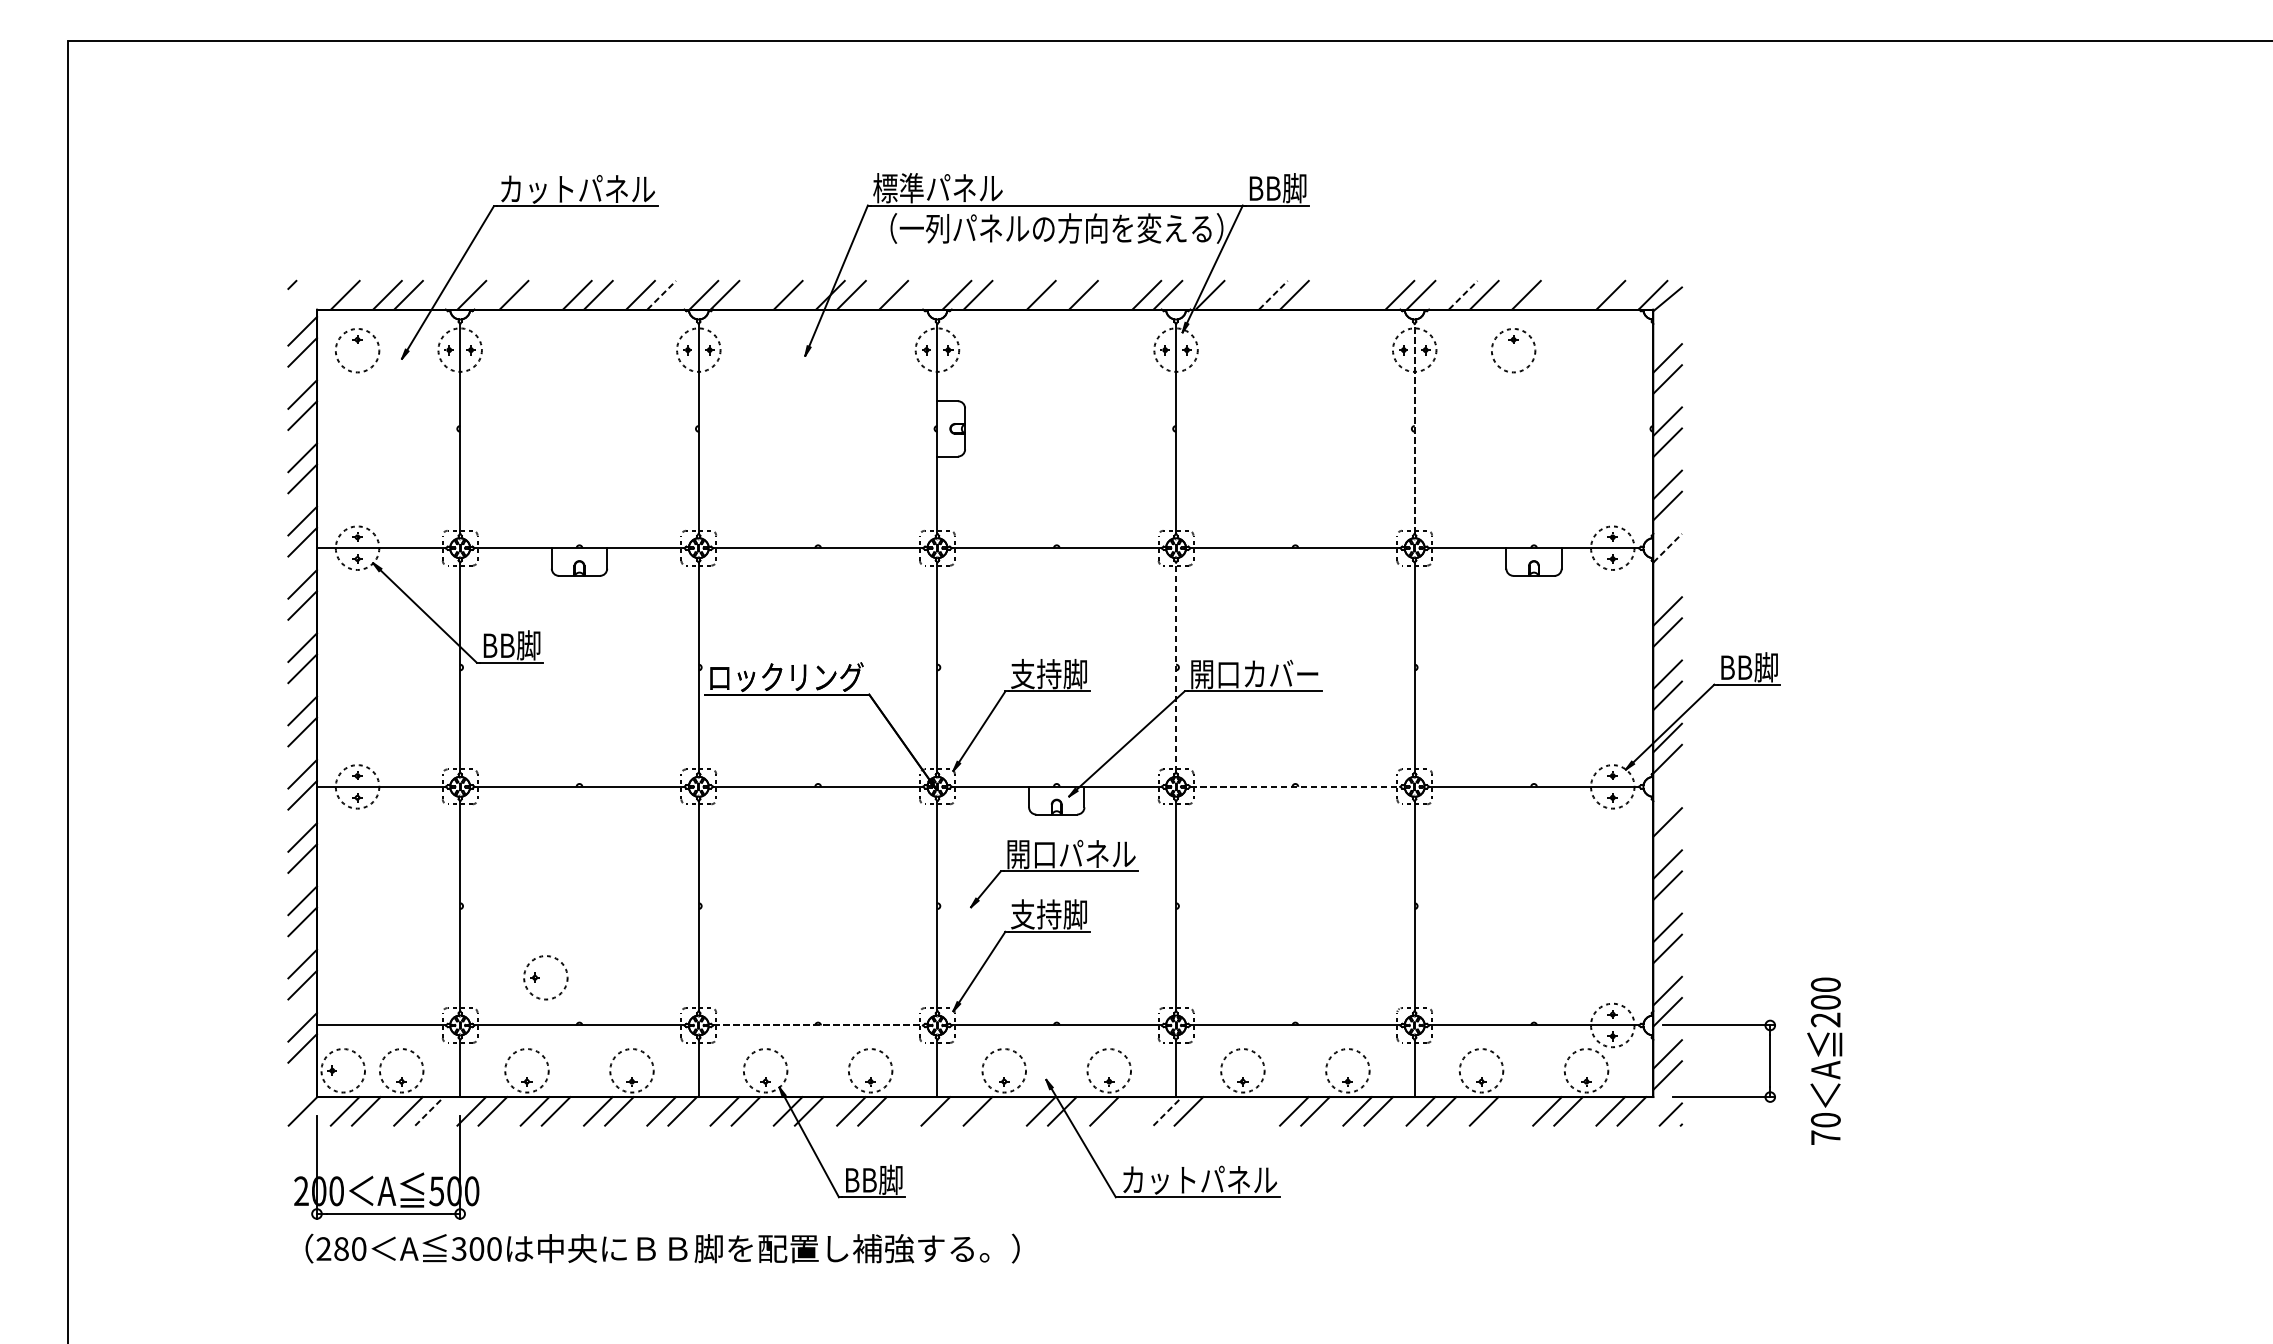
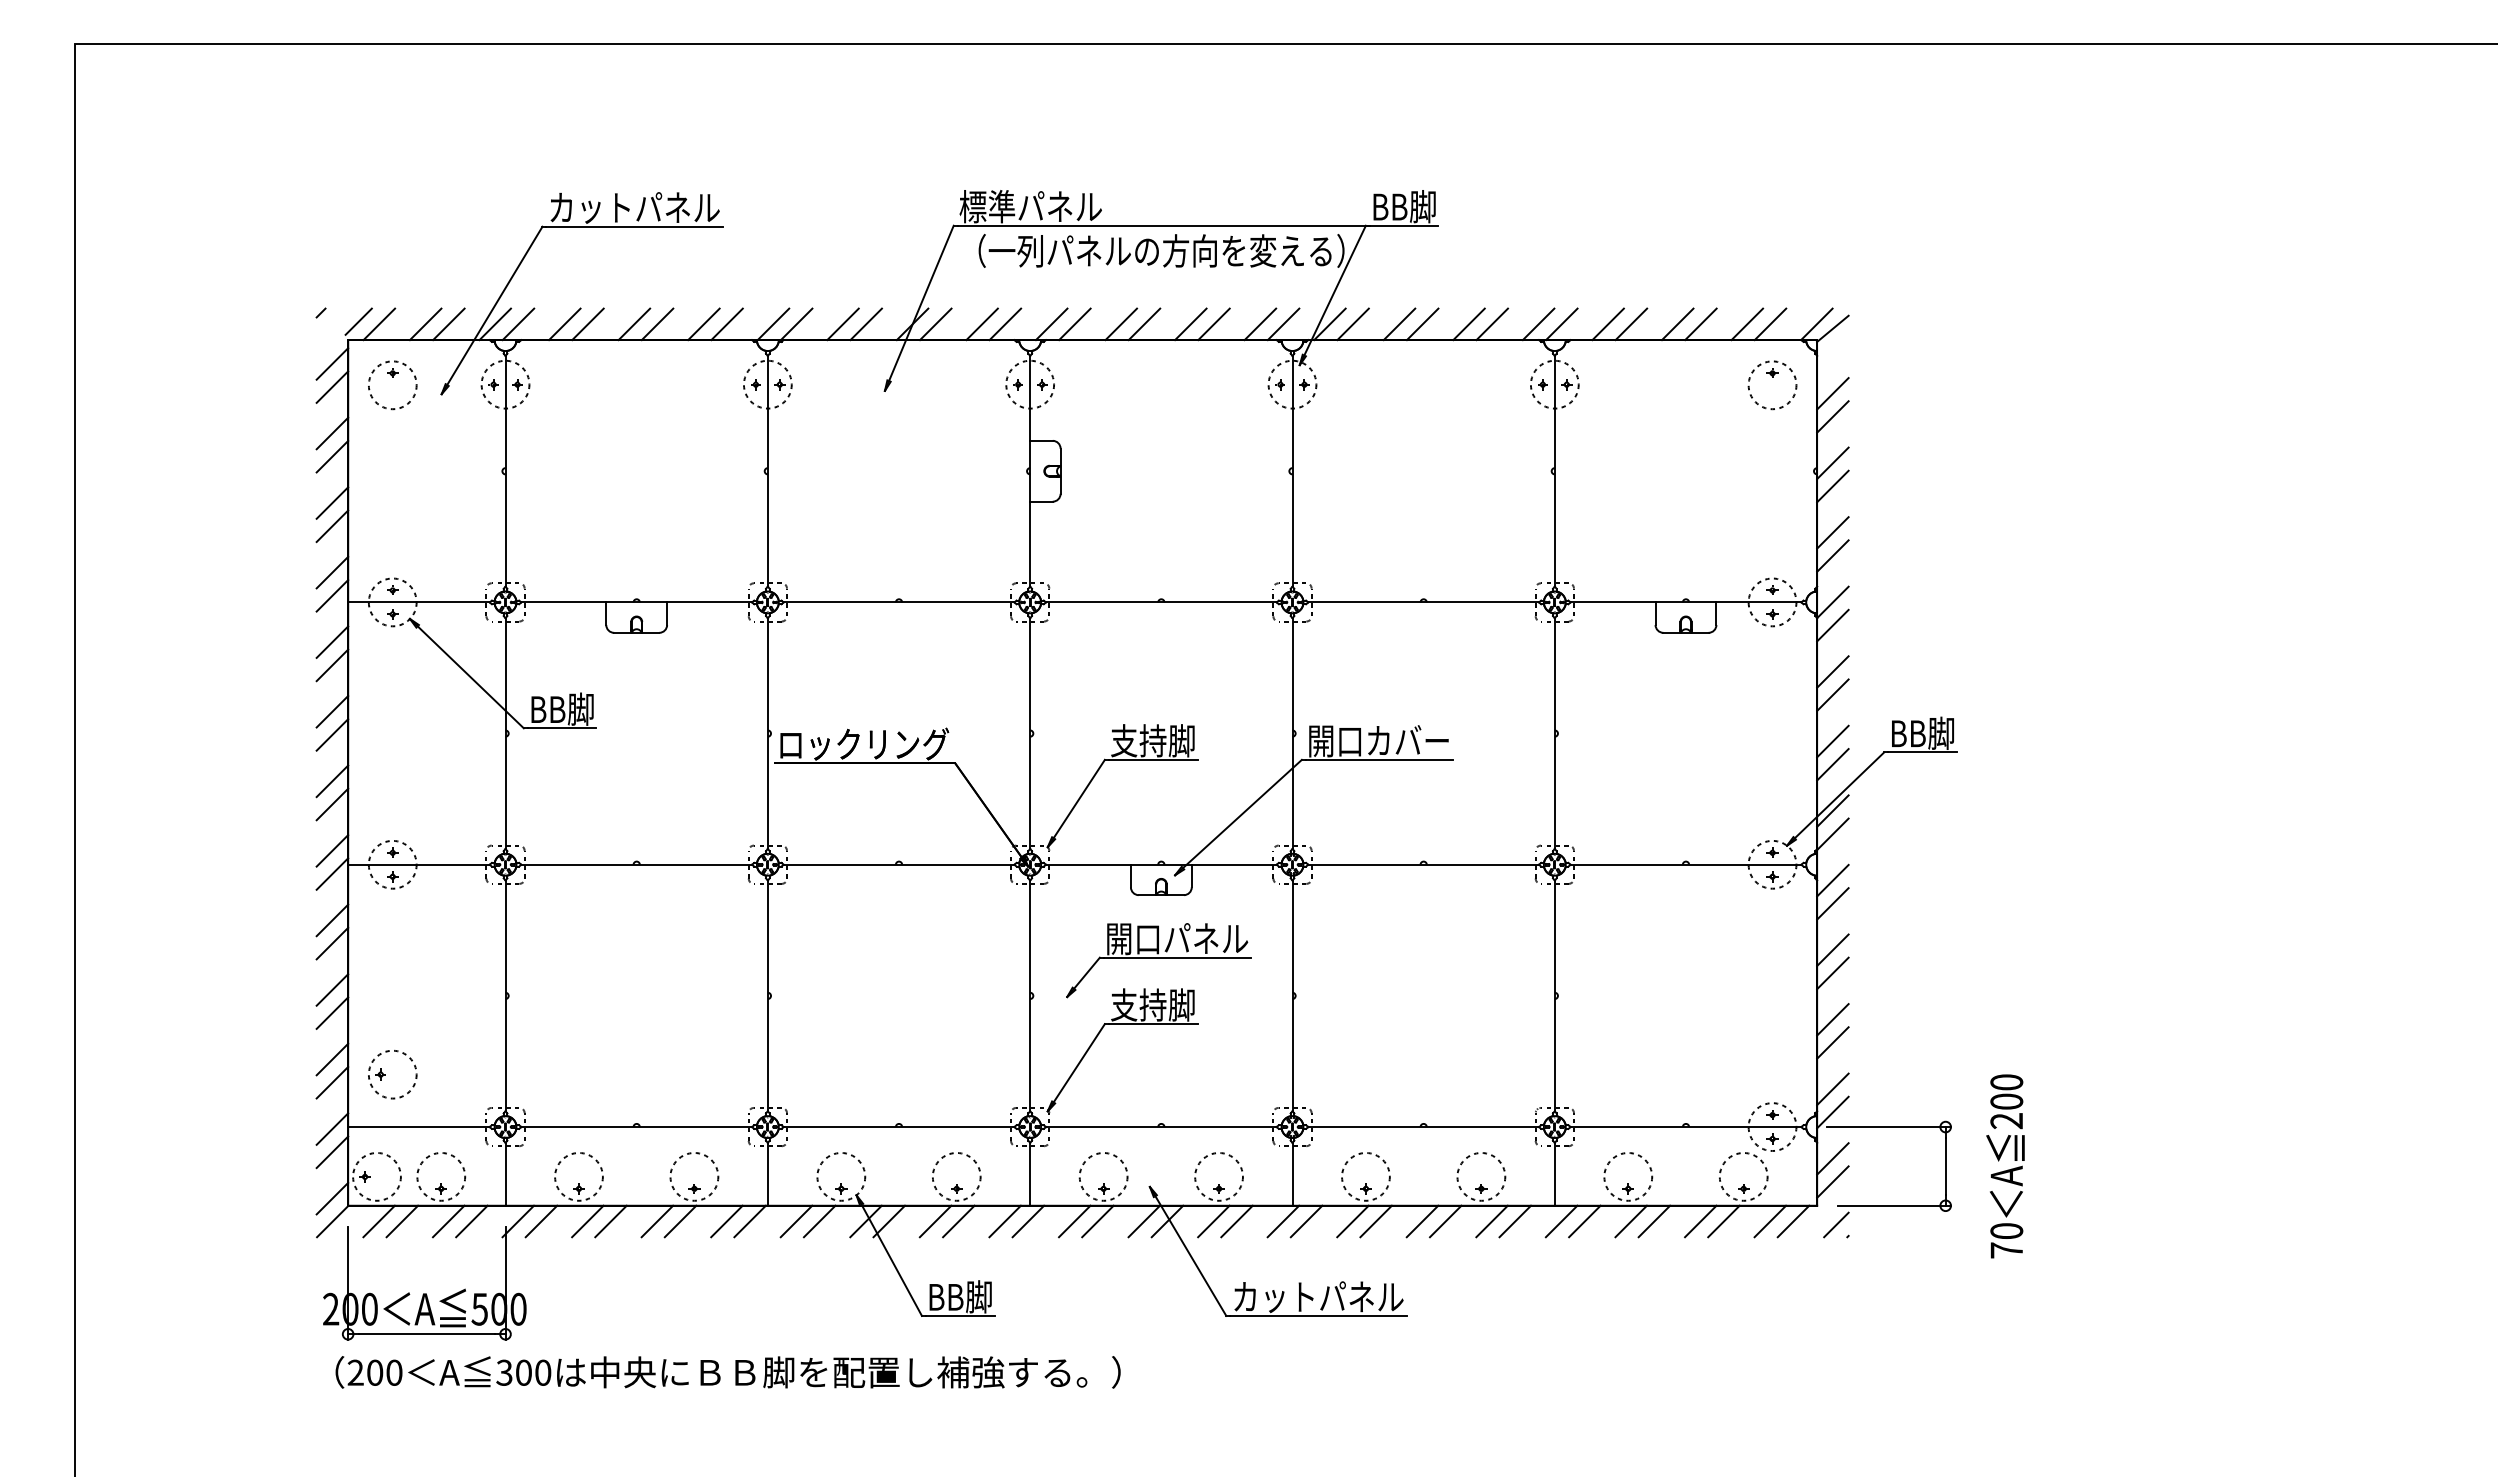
line: (326, 292) -> (358, 321), added
line: (450, 295) -> (494, 324), added
line: (534, 295) -> (587, 324), added
line: (662, 295) -> (727, 324), dashed -> solid
line: (766, 295) -> (842, 324), added
line: (914, 295) -> (1005, 324), added
line: (1020, 295) -> (1121, 324), added
line: (1104, 295) -> (1213, 324), added
line: (1230, 295) -> (1352, 324), added
line: (1273, 295) -> (1399, 324), dashed -> solid
line: (1336, 295) -> (1468, 324), added
line: (1357, 295) -> (1491, 324), added
line: (1463, 295) -> (1608, 324), dashed -> solid
line: (1547, 295) -> (1700, 324), added
line: (1589, 295) -> (1747, 324), added
part: (1513, 343) -> (1772, 377), moved
line: (1414, 428) -> (1554, 470), dashed -> solid
line: (1668, 548) -> (1833, 602), dashed -> solid
line: (1667, 569) -> (1832, 625), added
line: (1176, 667) -> (1292, 733), dashed -> solid
line: (1296, 786) -> (1424, 864), dashed -> solid
line: (1667, 801) -> (1832, 880), added
part: (539, 977) -> (385, 1074), moved
line: (818, 1025) -> (899, 1127), dashed -> solid
line: (302, 1090) -> (332, 1198), added
line: (430, 1111) -> (472, 1221), dashed -> solid
line: (914, 1111) -> (1004, 1221), added
line: (998, 1111) -> (1097, 1221), added
line: (1125, 1111) -> (1236, 1221), added
line: (1167, 1111) -> (1283, 1221), dashed -> solid
line: (1230, 1111) -> (1352, 1221), added
line: (1251, 1111) -> (1375, 1221), added
line: (1505, 1111) -> (1654, 1221), added
text: (341, 1248) -> (375, 1372), 280 -> 200

